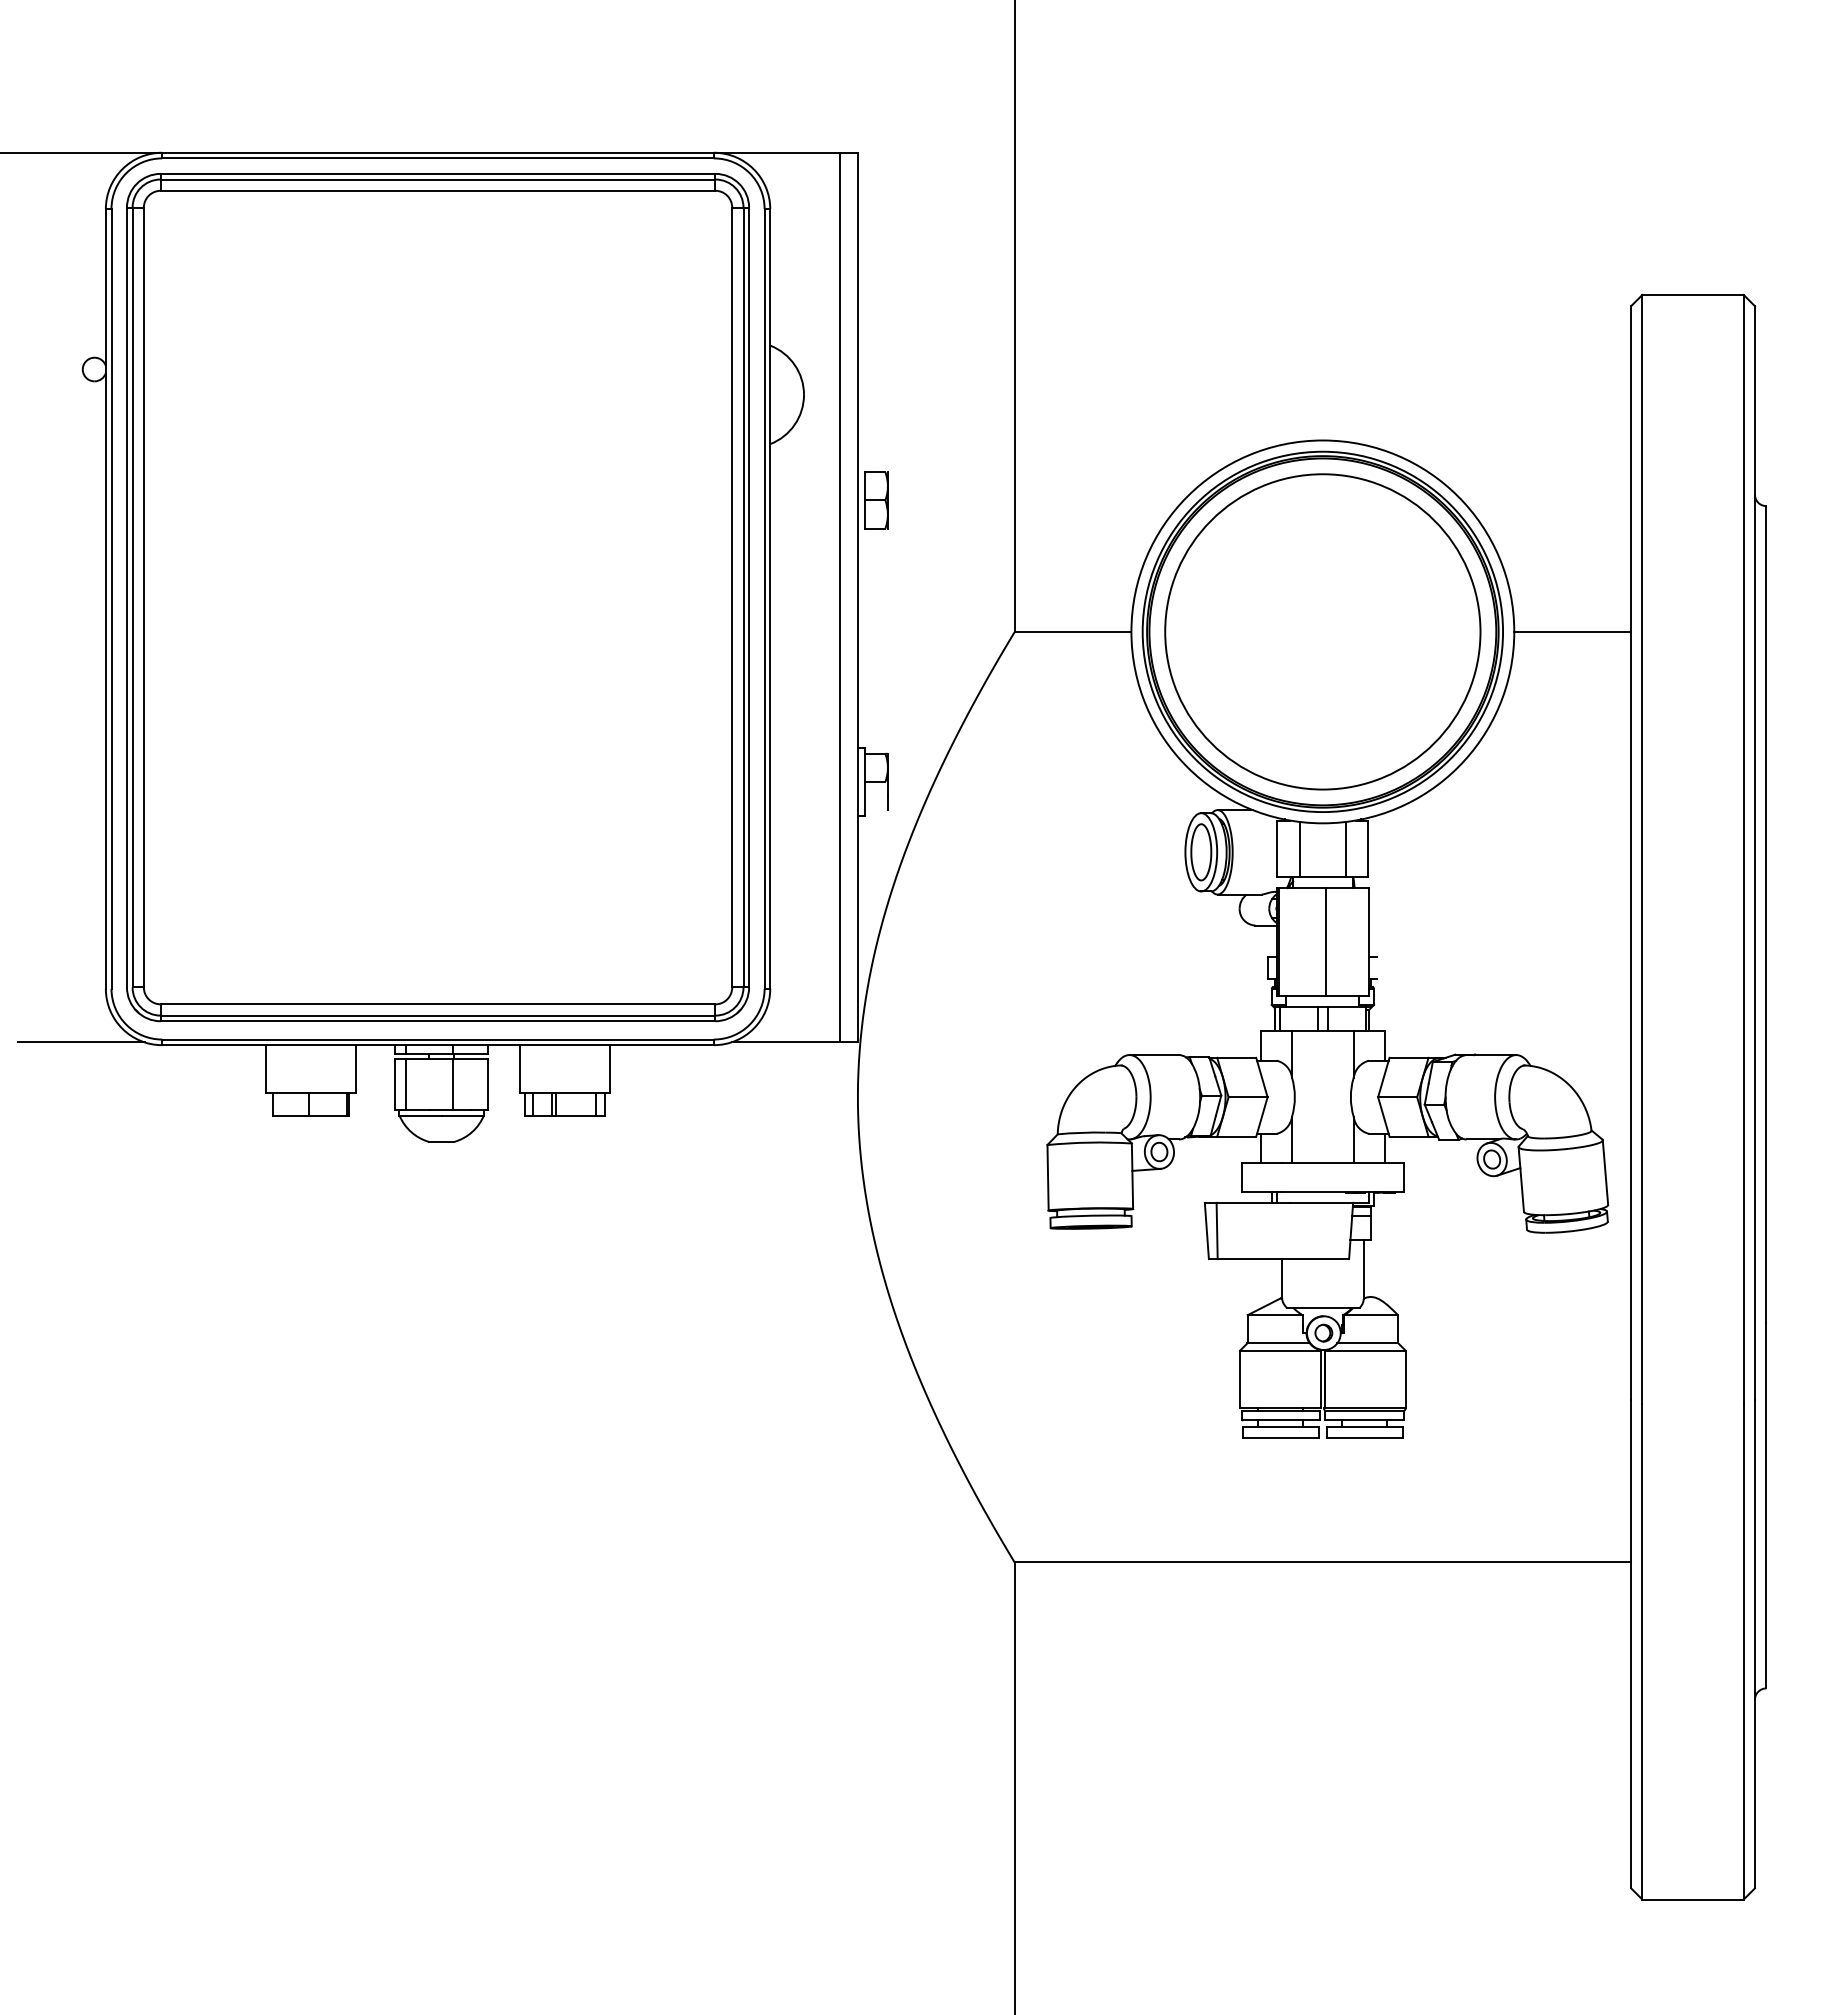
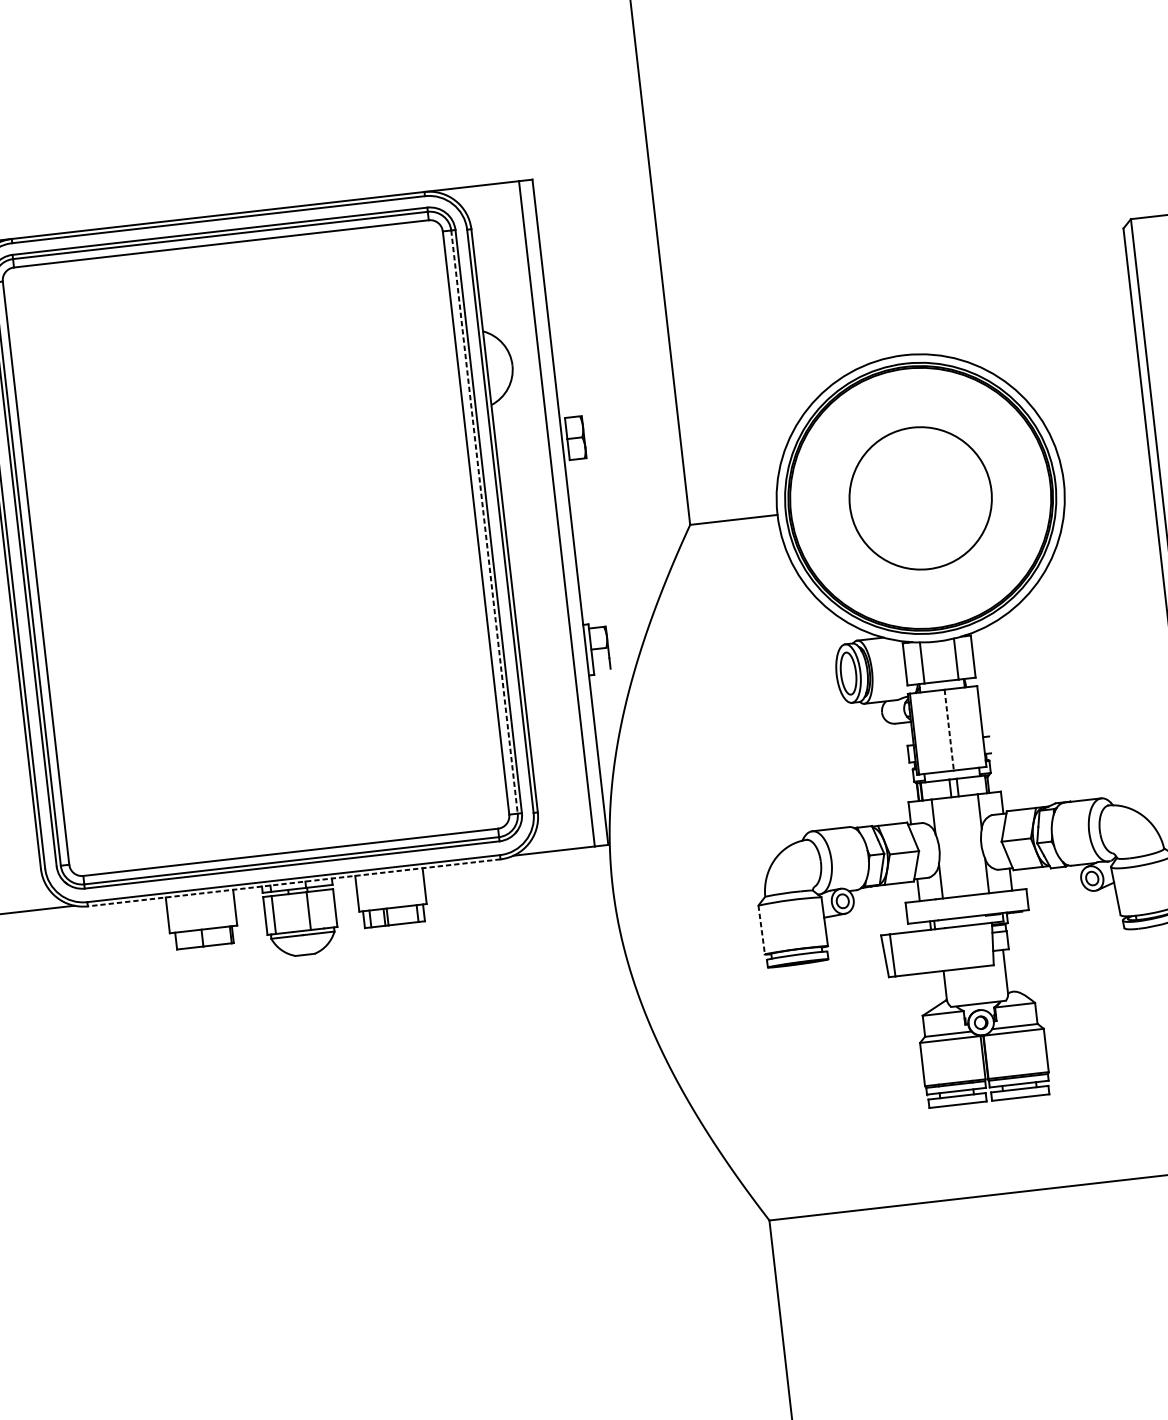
line: (743, 597) -> (484, 522), solid -> dashed
circle: (1322, 631) -> (920, 498), size x0.6
line: (1572, 632) -> (1107, 477), removed
line: (1325, 942) -> (949, 730), solid -> dashed
line: (438, 1045) -> (294, 883), solid -> dashed
line: (1048, 1177) -> (762, 929), solid -> dashed

